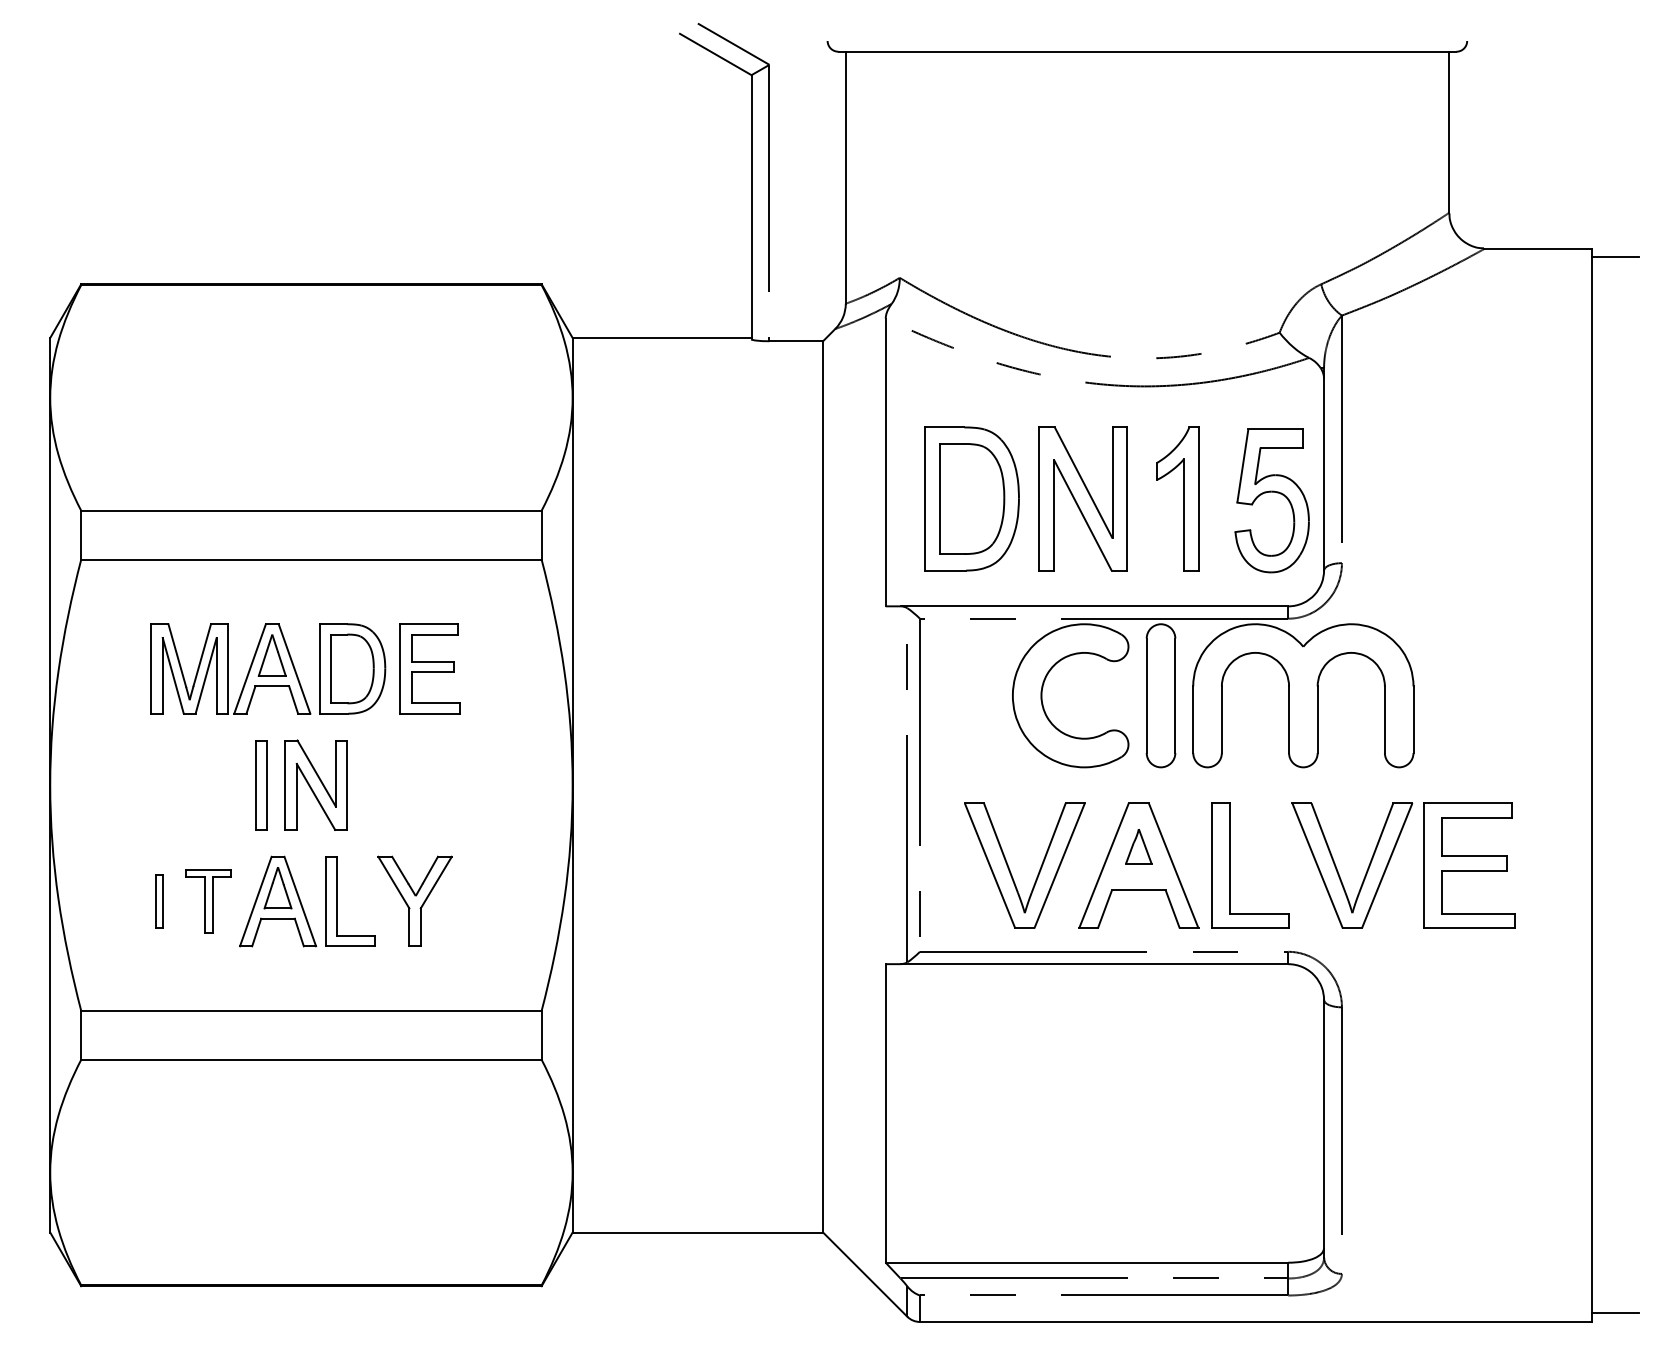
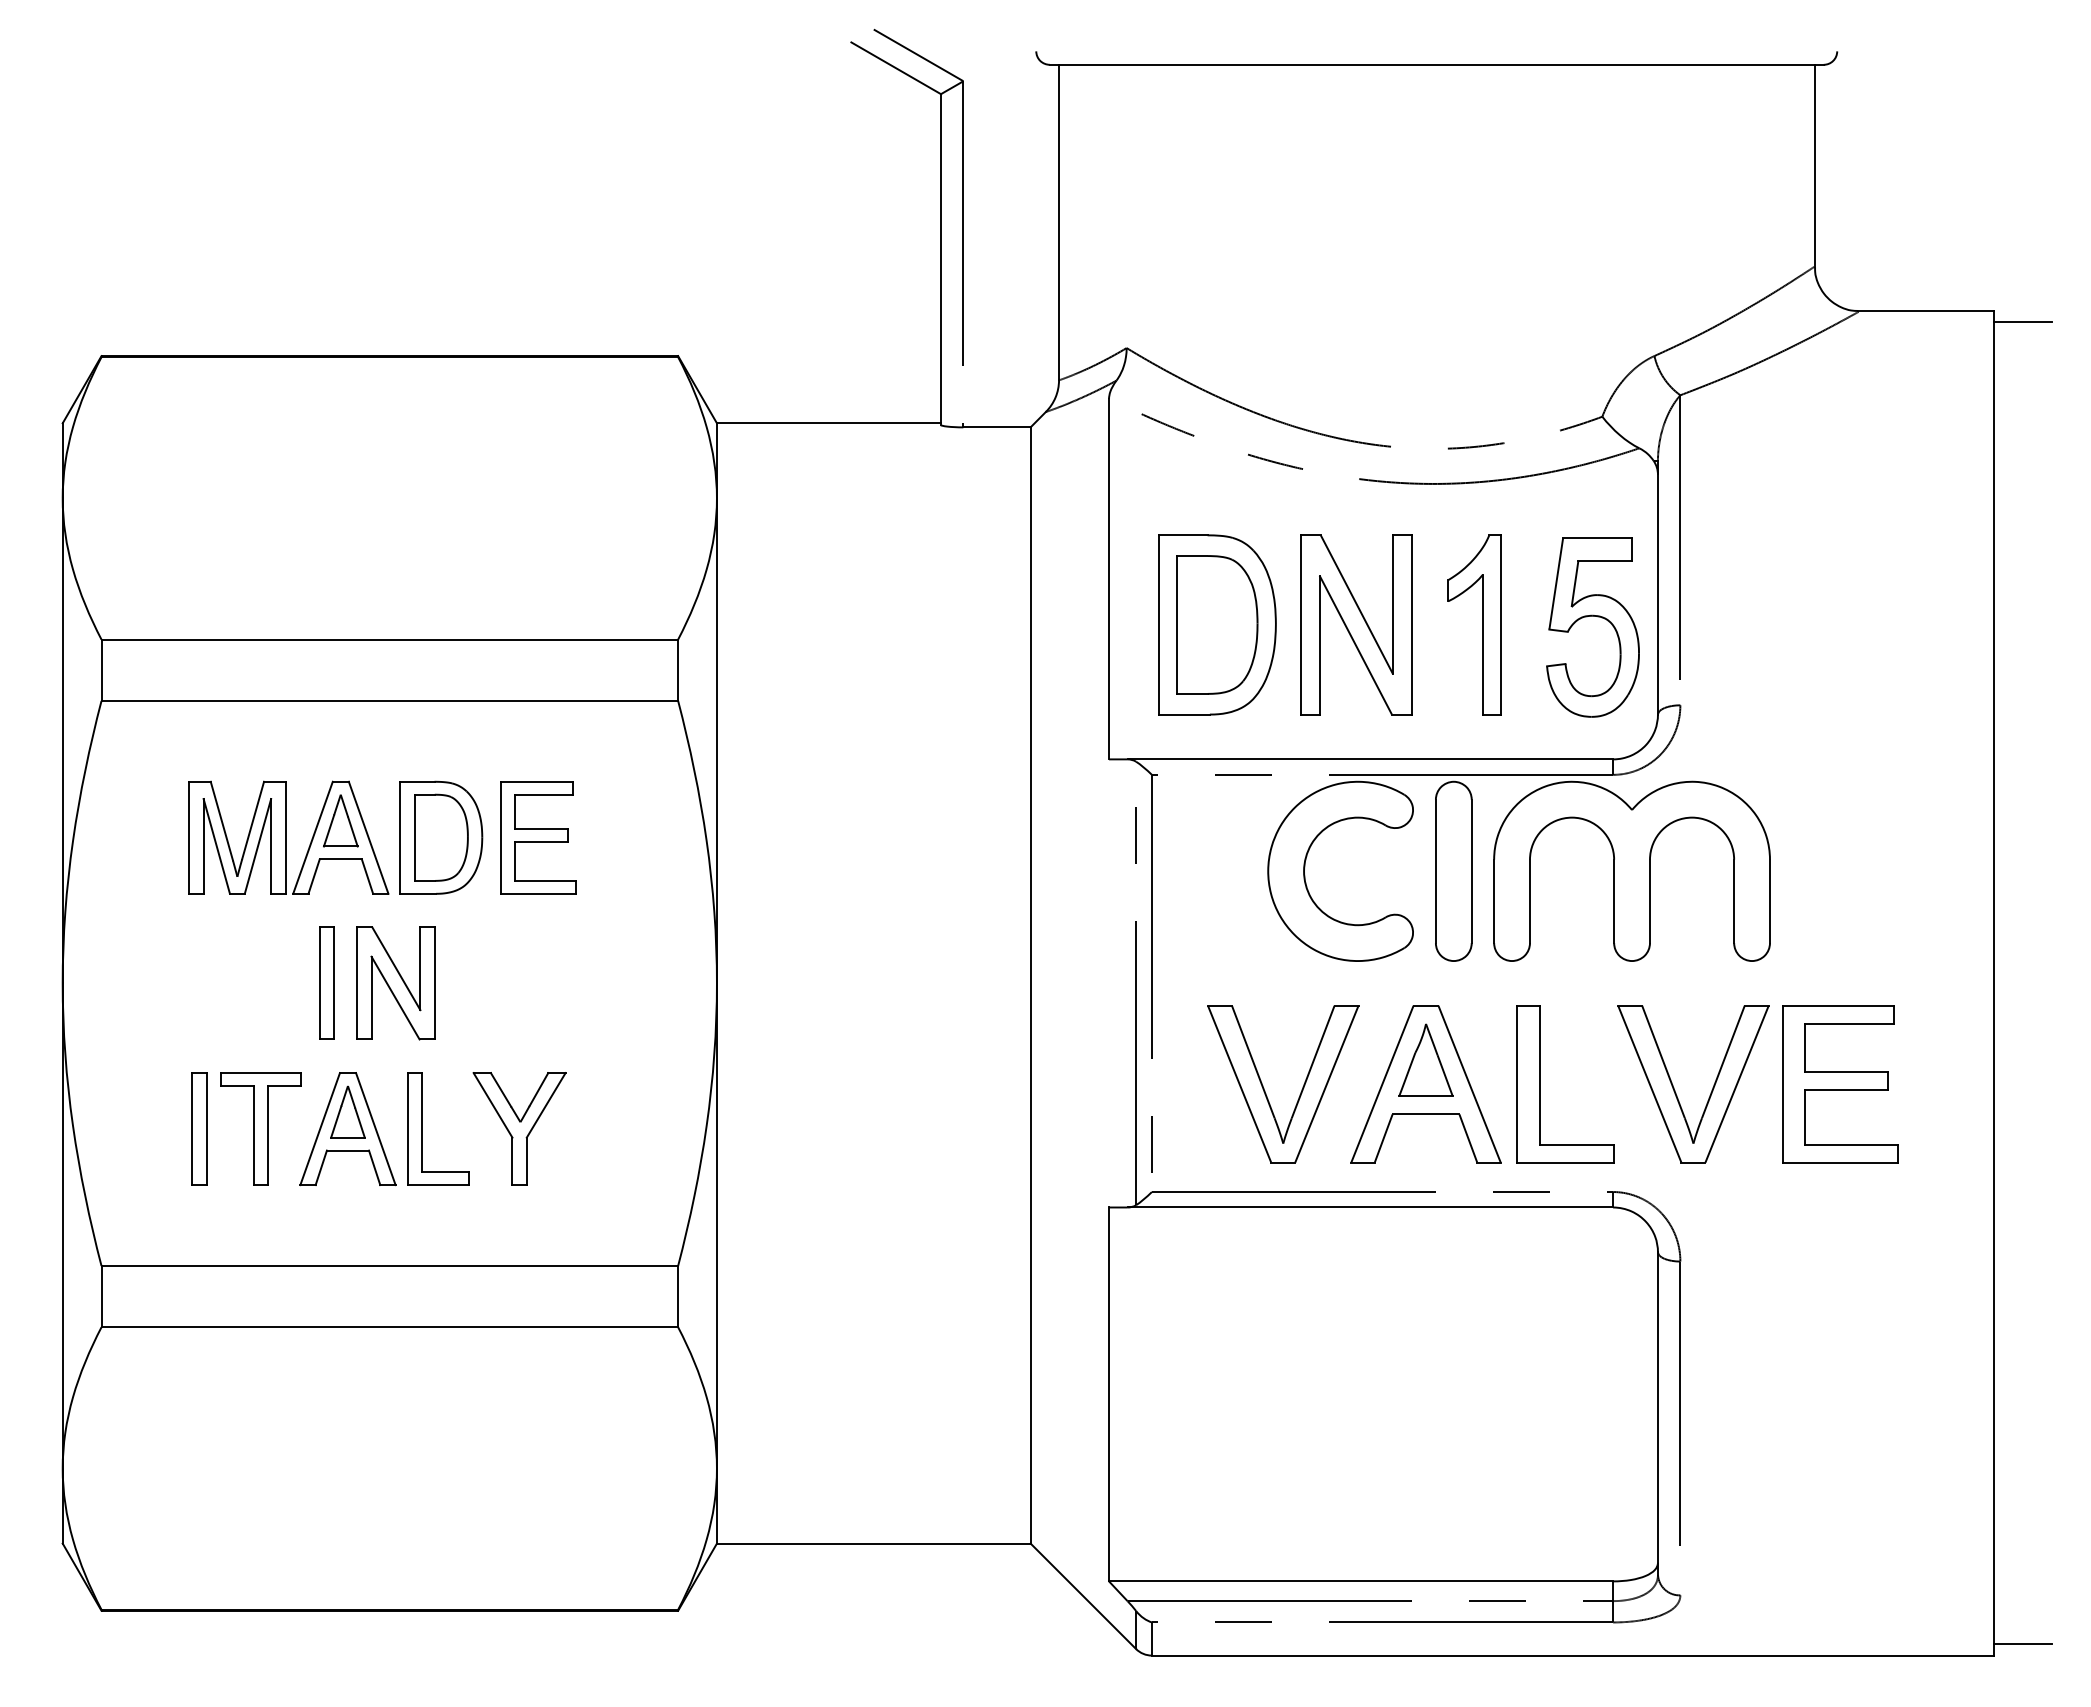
part: (1138, 845) -> (1425, 1059), size x1.67
part: (159, 901) -> (199, 1128), size x1.67
part: (208, 901) -> (260, 1128), size x1.43

